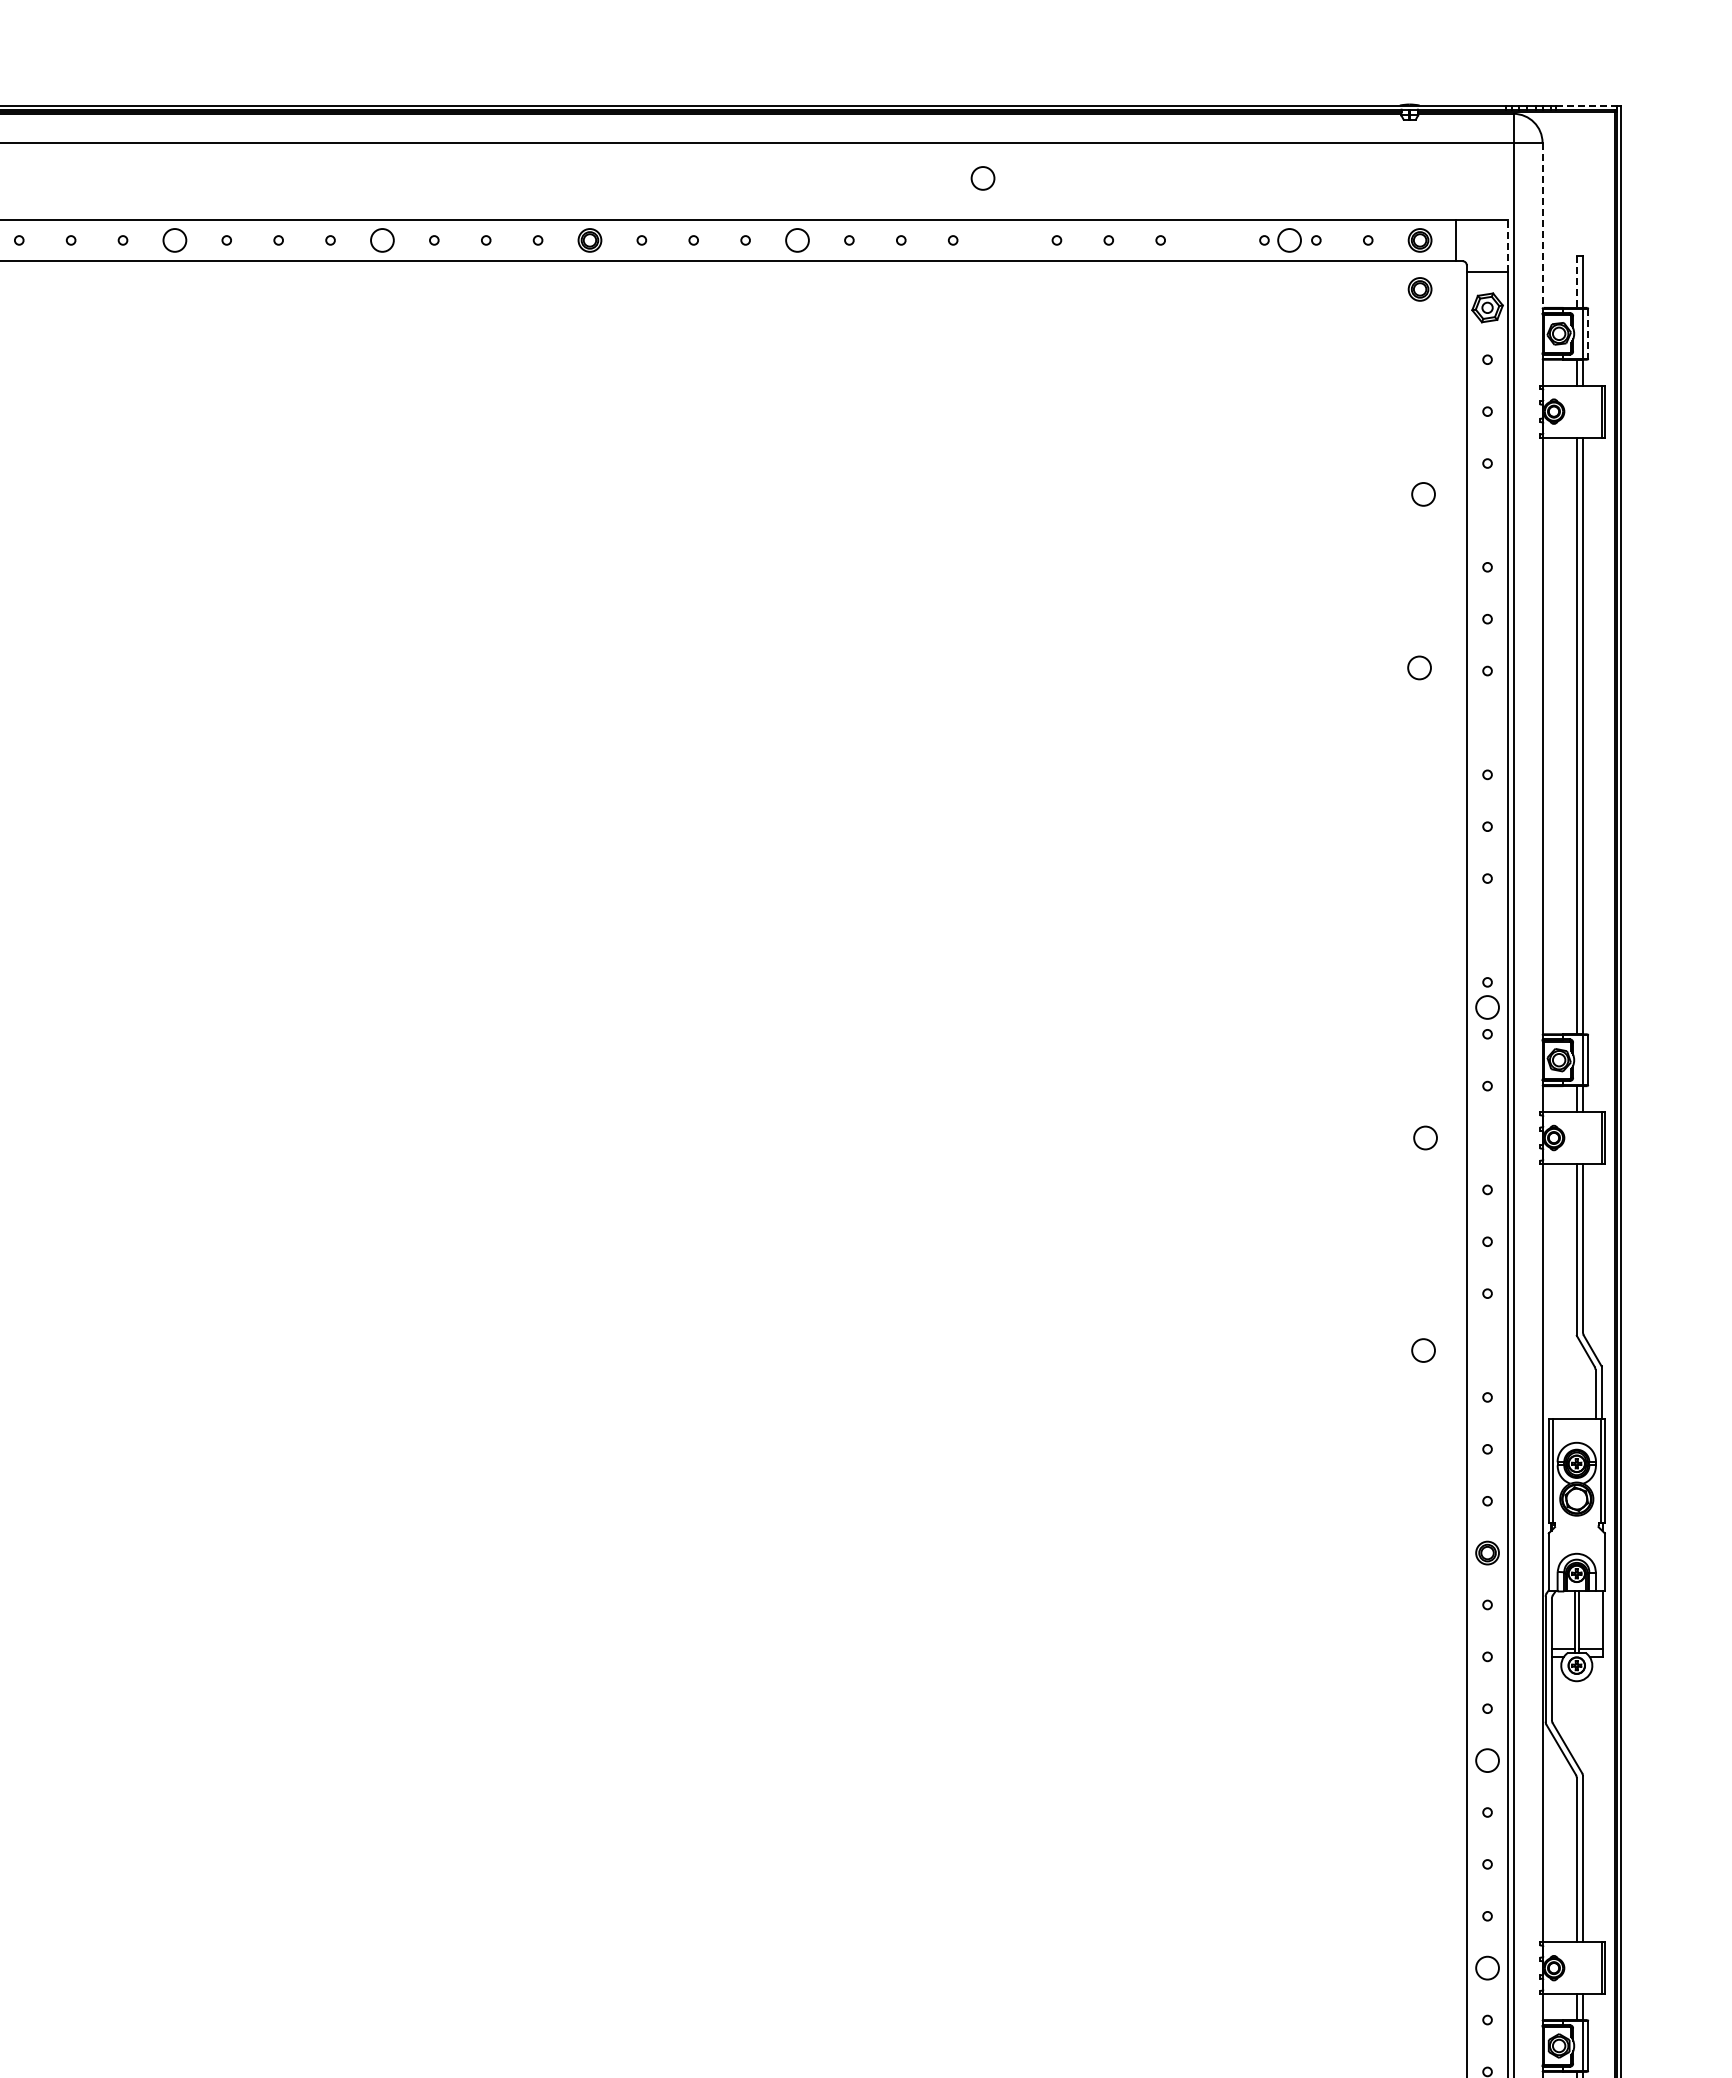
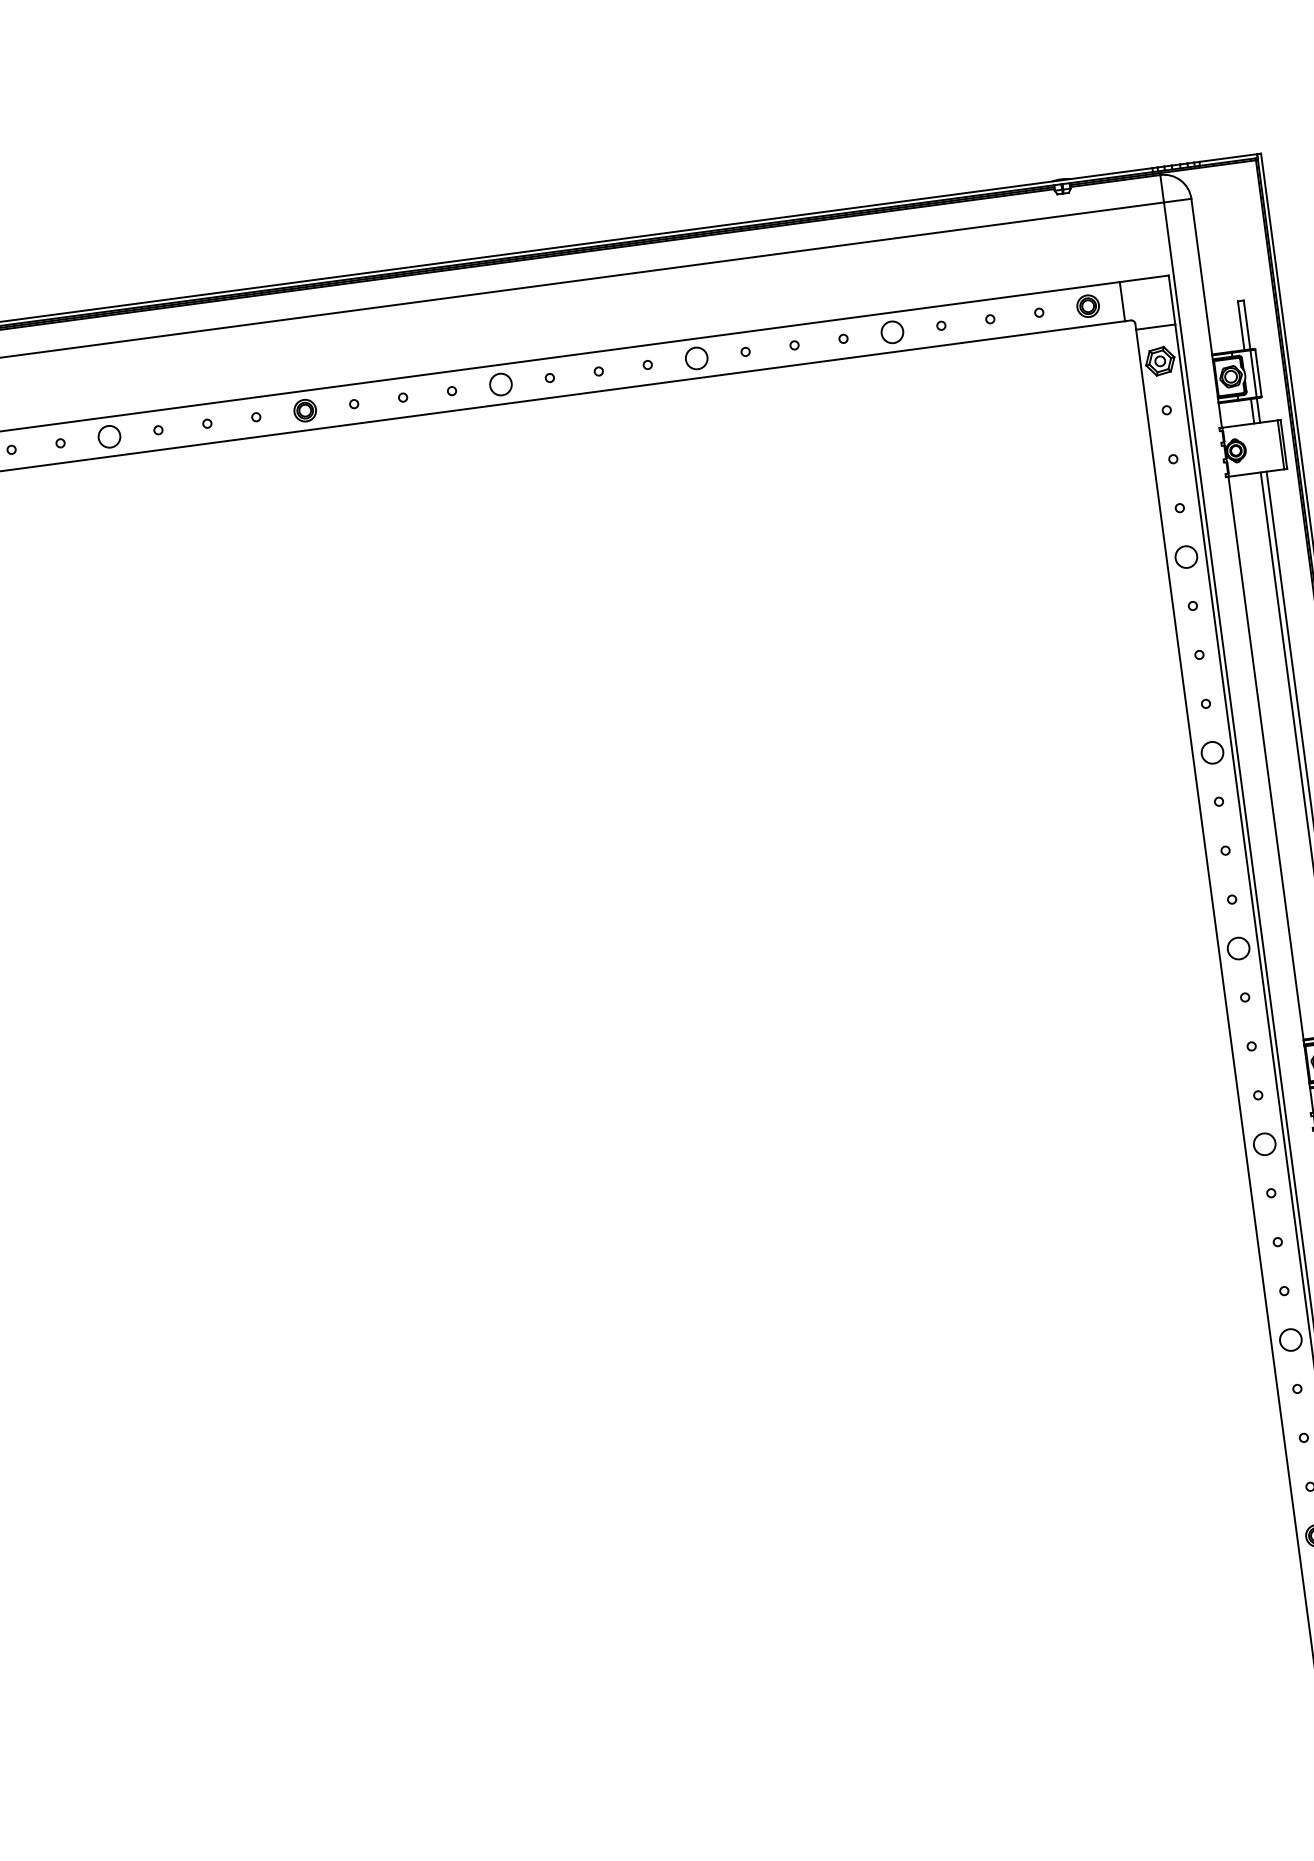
line: (1586, 105) -> (1228, 158), dashed -> solid
circle: (982, 178) -> (696, 358), moved
line: (1542, 226) -> (1201, 277), dashed -> solid
circle: (1289, 240) -> (892, 332), moved
line: (1508, 245) -> (1172, 299), dashed -> solid
line: (1576, 282) -> (1240, 326), dashed -> solid
part: (1419, 289) -> (1093, 352), removed
line: (1588, 333) -> (1258, 372), dashed -> solid
circle: (1423, 494) -> (1186, 557), moved
circle: (1419, 667) -> (1212, 752), moved
circle: (1487, 1007) -> (1238, 948), moved
circle: (1425, 1137) -> (1264, 1143), moved
circle: (1423, 1350) -> (1290, 1339), moved

